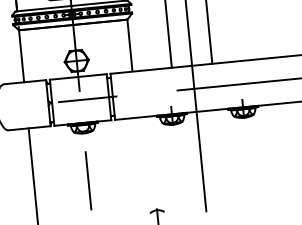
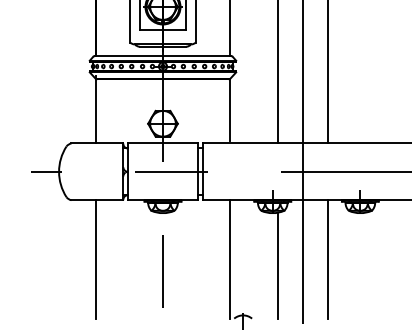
line: (221, 158) -> (328, 259), added
line: (141, 165) -> (229, 259), added
line: (181, 166) -> (278, 265), added

